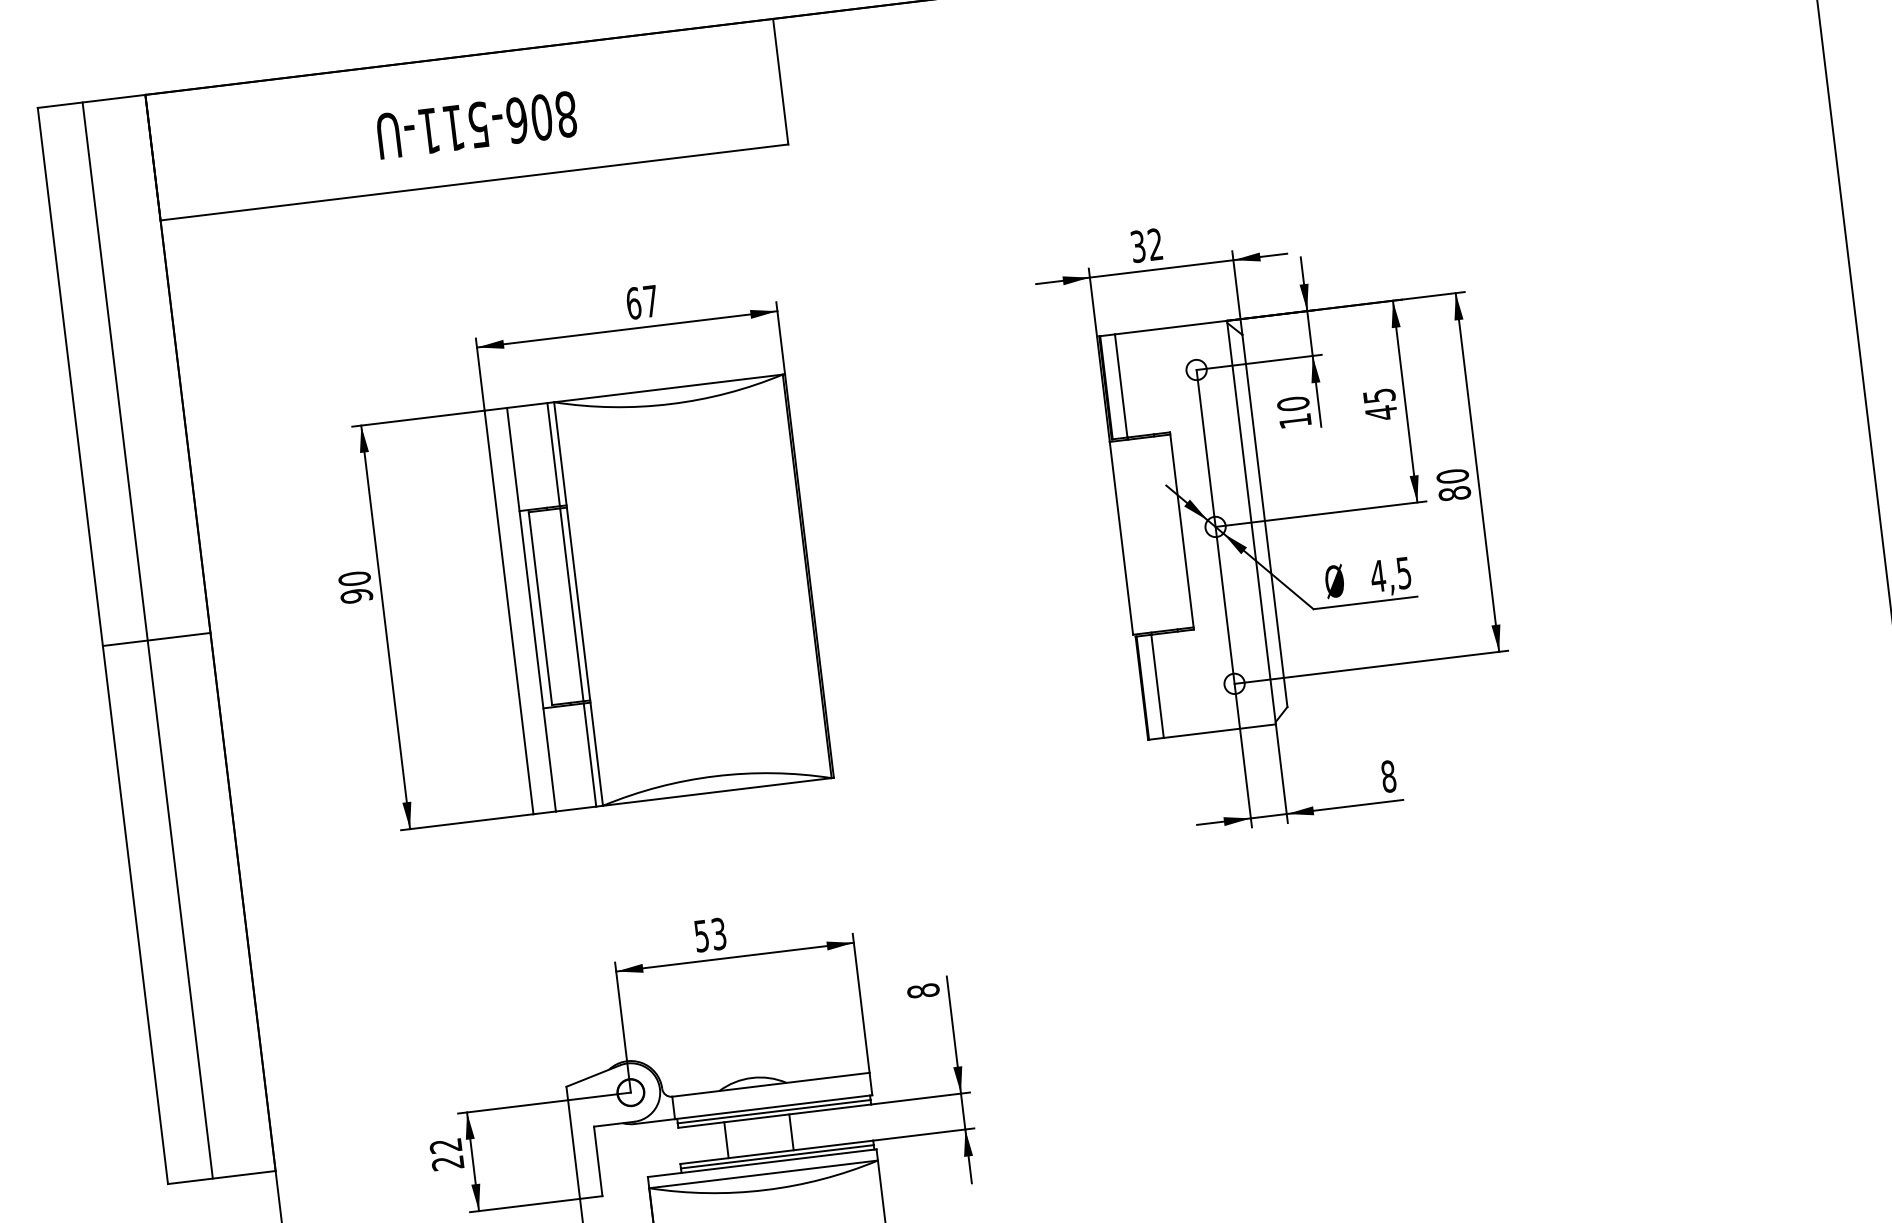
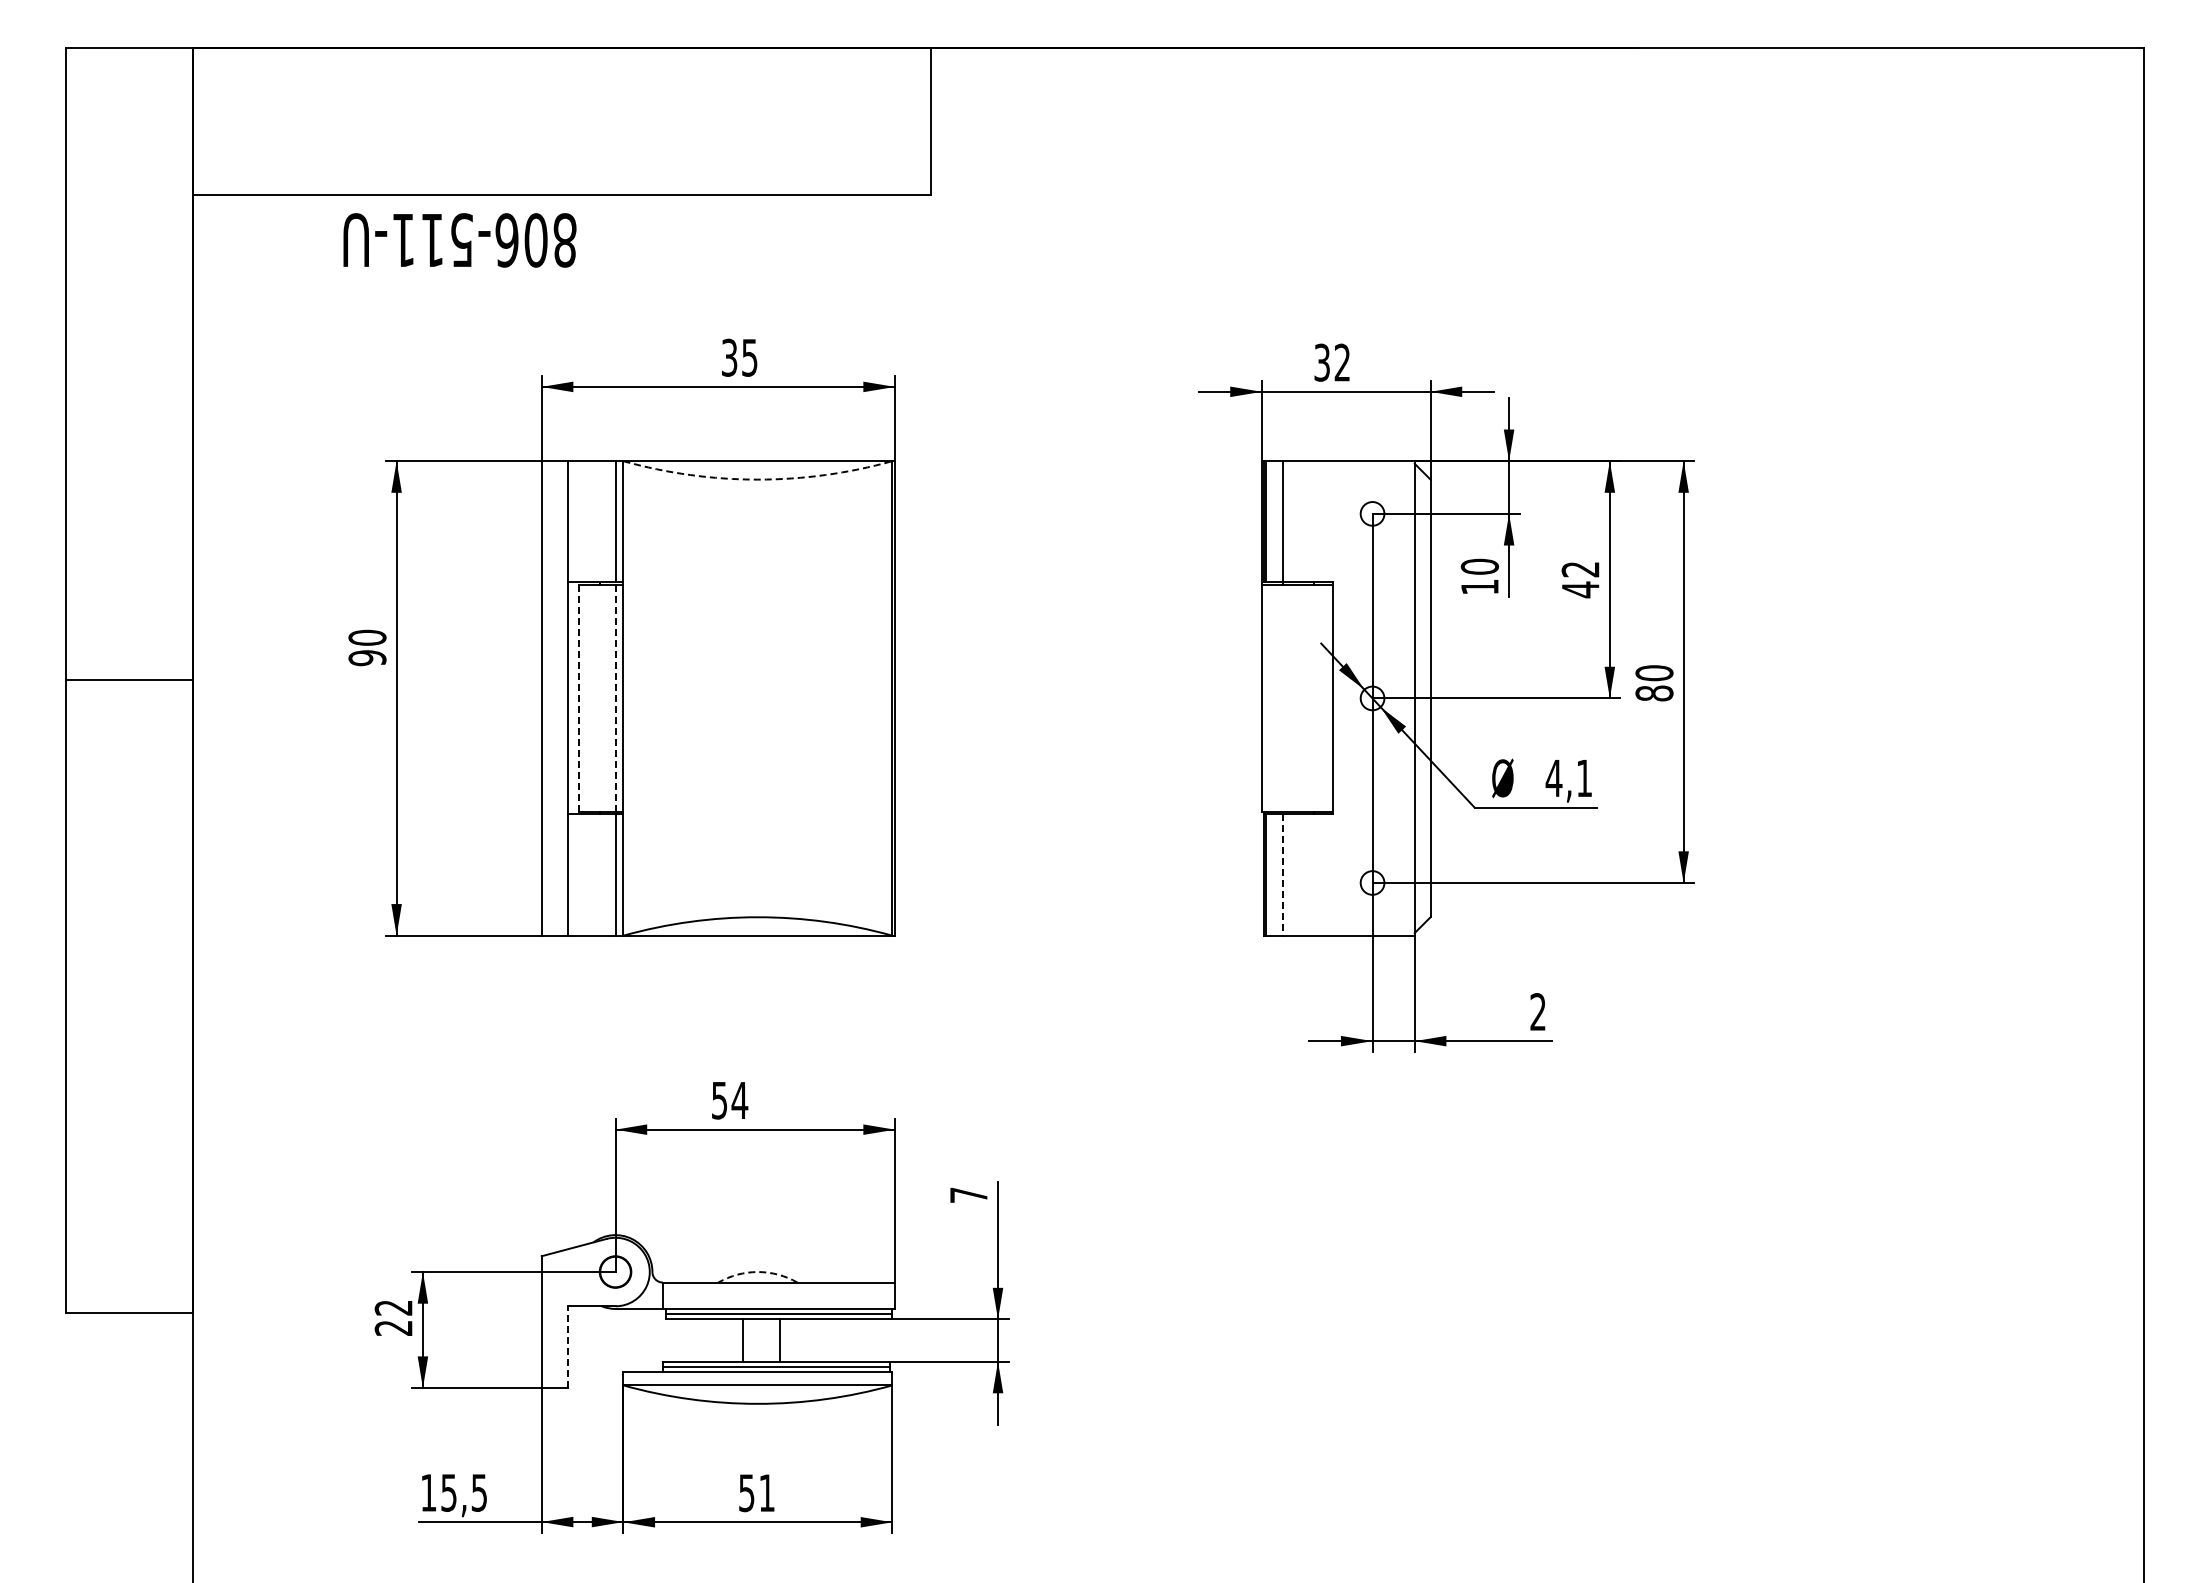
text: (476, 125) -> (459, 240), moved
text: (642, 302) -> (739, 357), 67 -> 35
text: (1379, 395) -> (1580, 569), 45 -> 42
arc: (670, 404) -> (757, 479), solid -> dashed
text: (1404, 573) -> (1584, 778), 4,5 -> 4,1
line: (571, 604) -> (615, 698), solid -> dashed
line: (540, 608) -> (578, 698), solid -> dashed
line: (148, 640) -> (119, 680), removed
line: (1157, 686) -> (1282, 875), solid -> dashed
text: (1389, 776) -> (1538, 1012), 8 -> 2
text: (718, 934) -> (739, 1100), 53 -> 54
text: (923, 991) -> (968, 1195), 8 -> 7
arc: (751, 1078) -> (757, 1272), solid -> dashed
line: (791, 1132) -> (743, 1340), moved
line: (726, 1140) -> (779, 1340), moved
line: (598, 1161) -> (568, 1347), solid -> dashed

